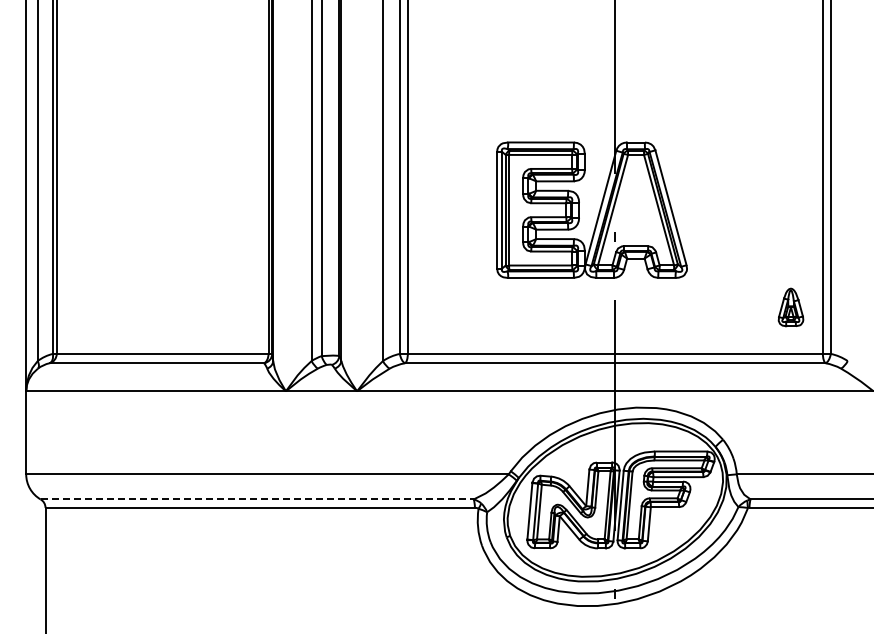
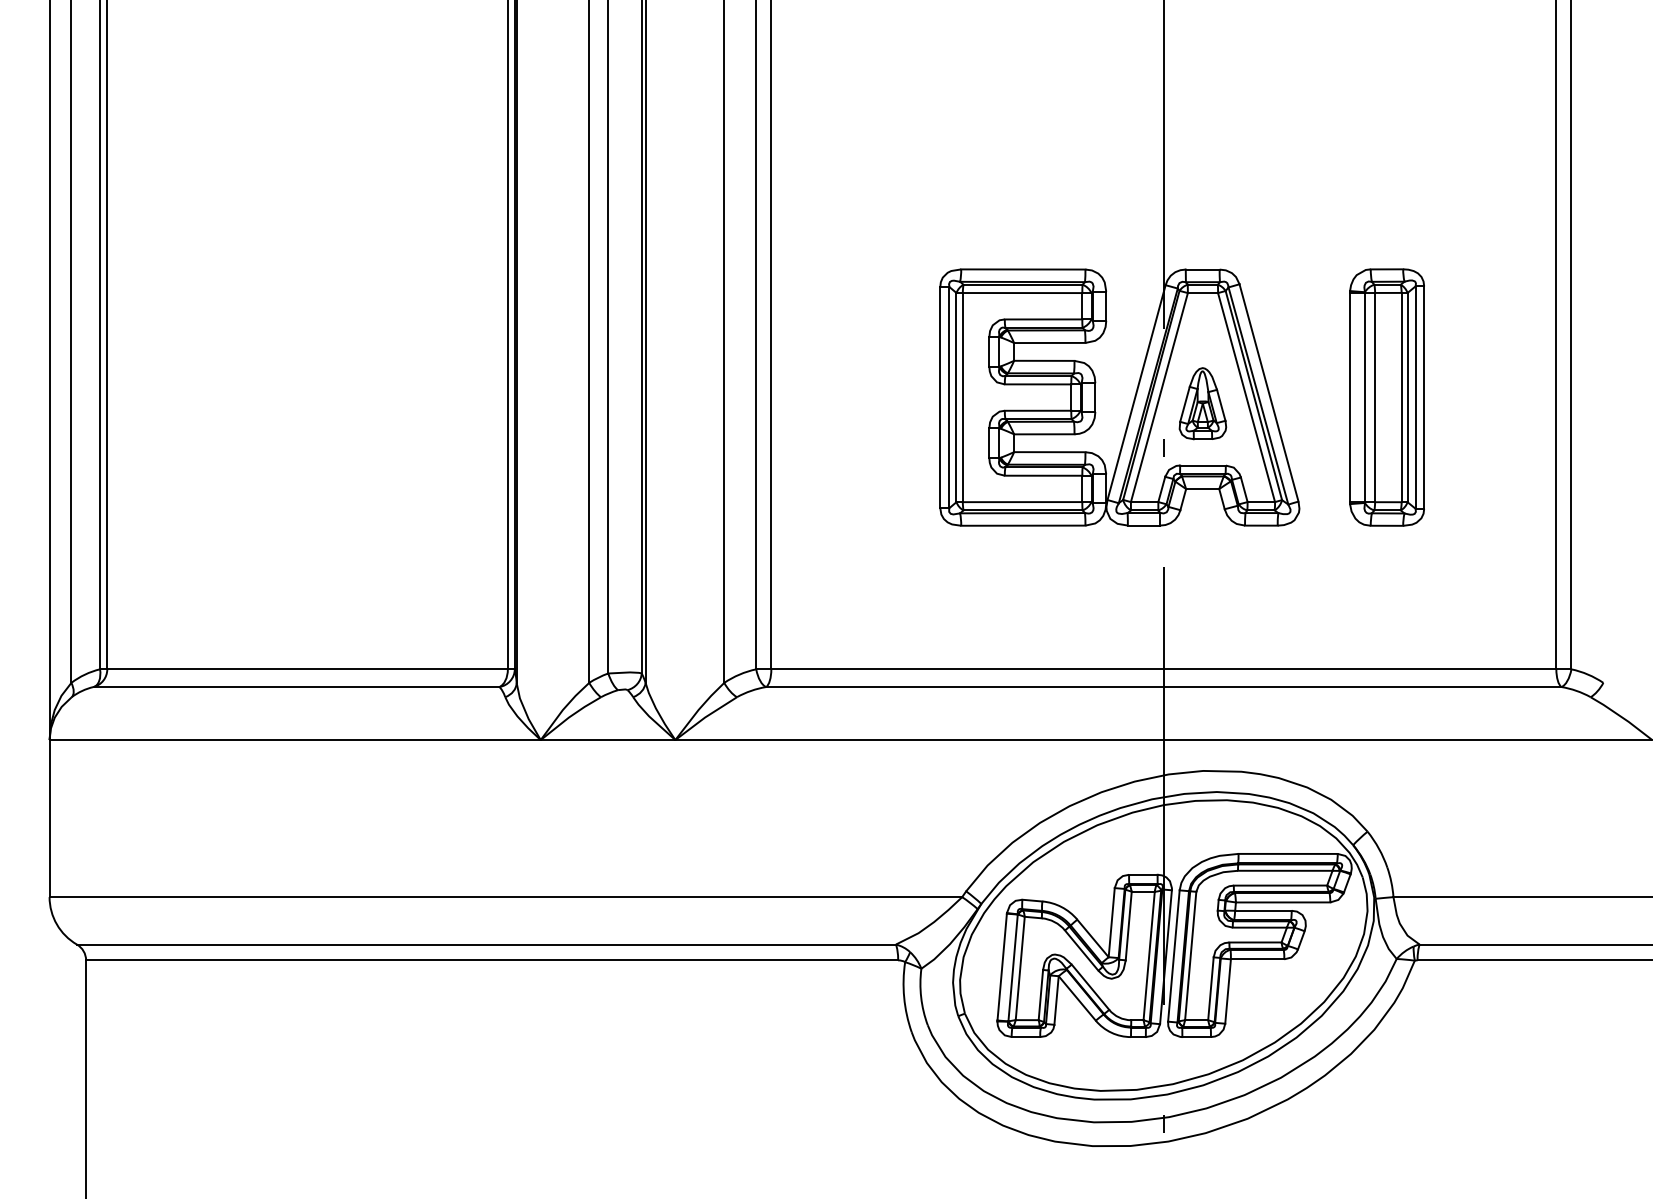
part: (732, 209) -> (1385, 396), added
part: (790, 307) -> (1201, 403), moved
line: (257, 499) -> (487, 944), dashed -> solid

